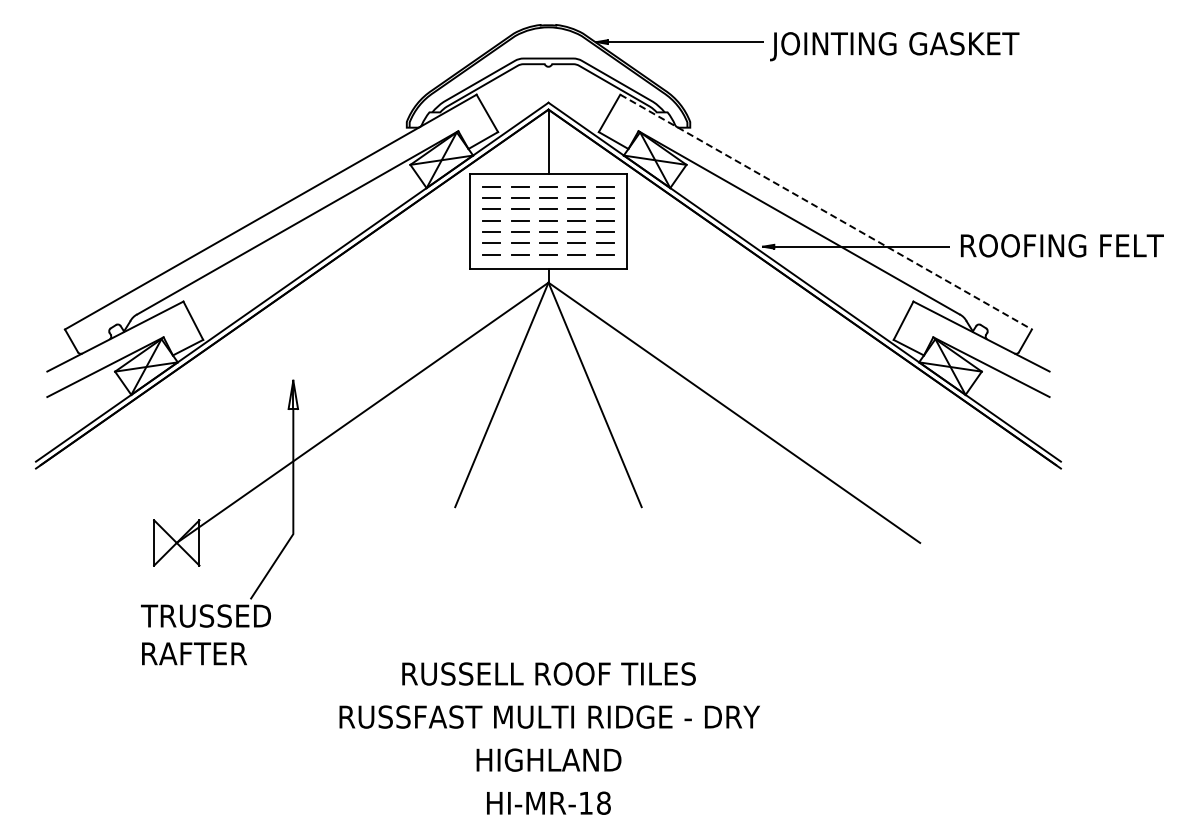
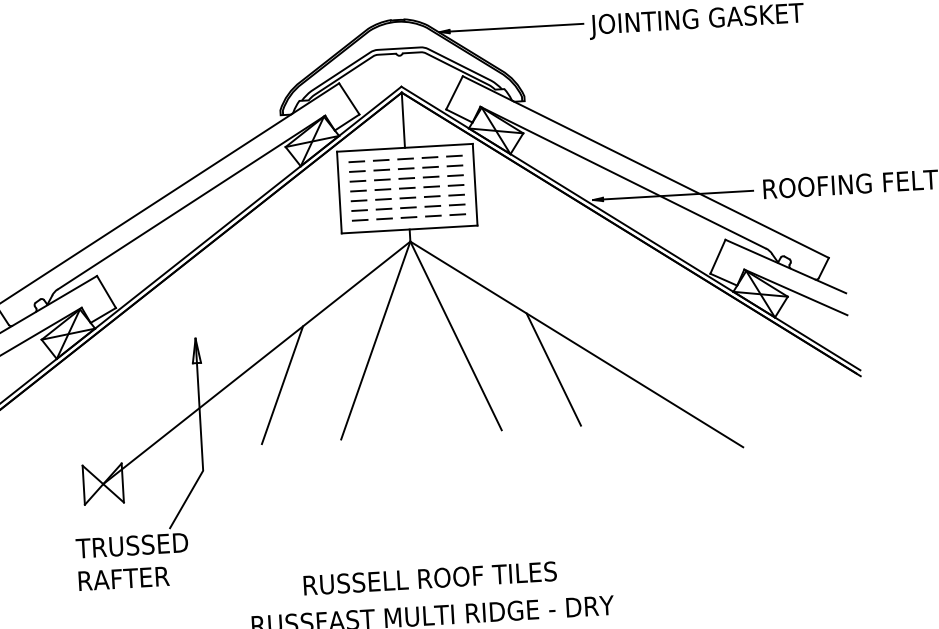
line: (826, 212) -> (646, 167), dashed -> solid
line: (390, 440) -> (282, 385), added
line: (705, 440) -> (553, 369), added

